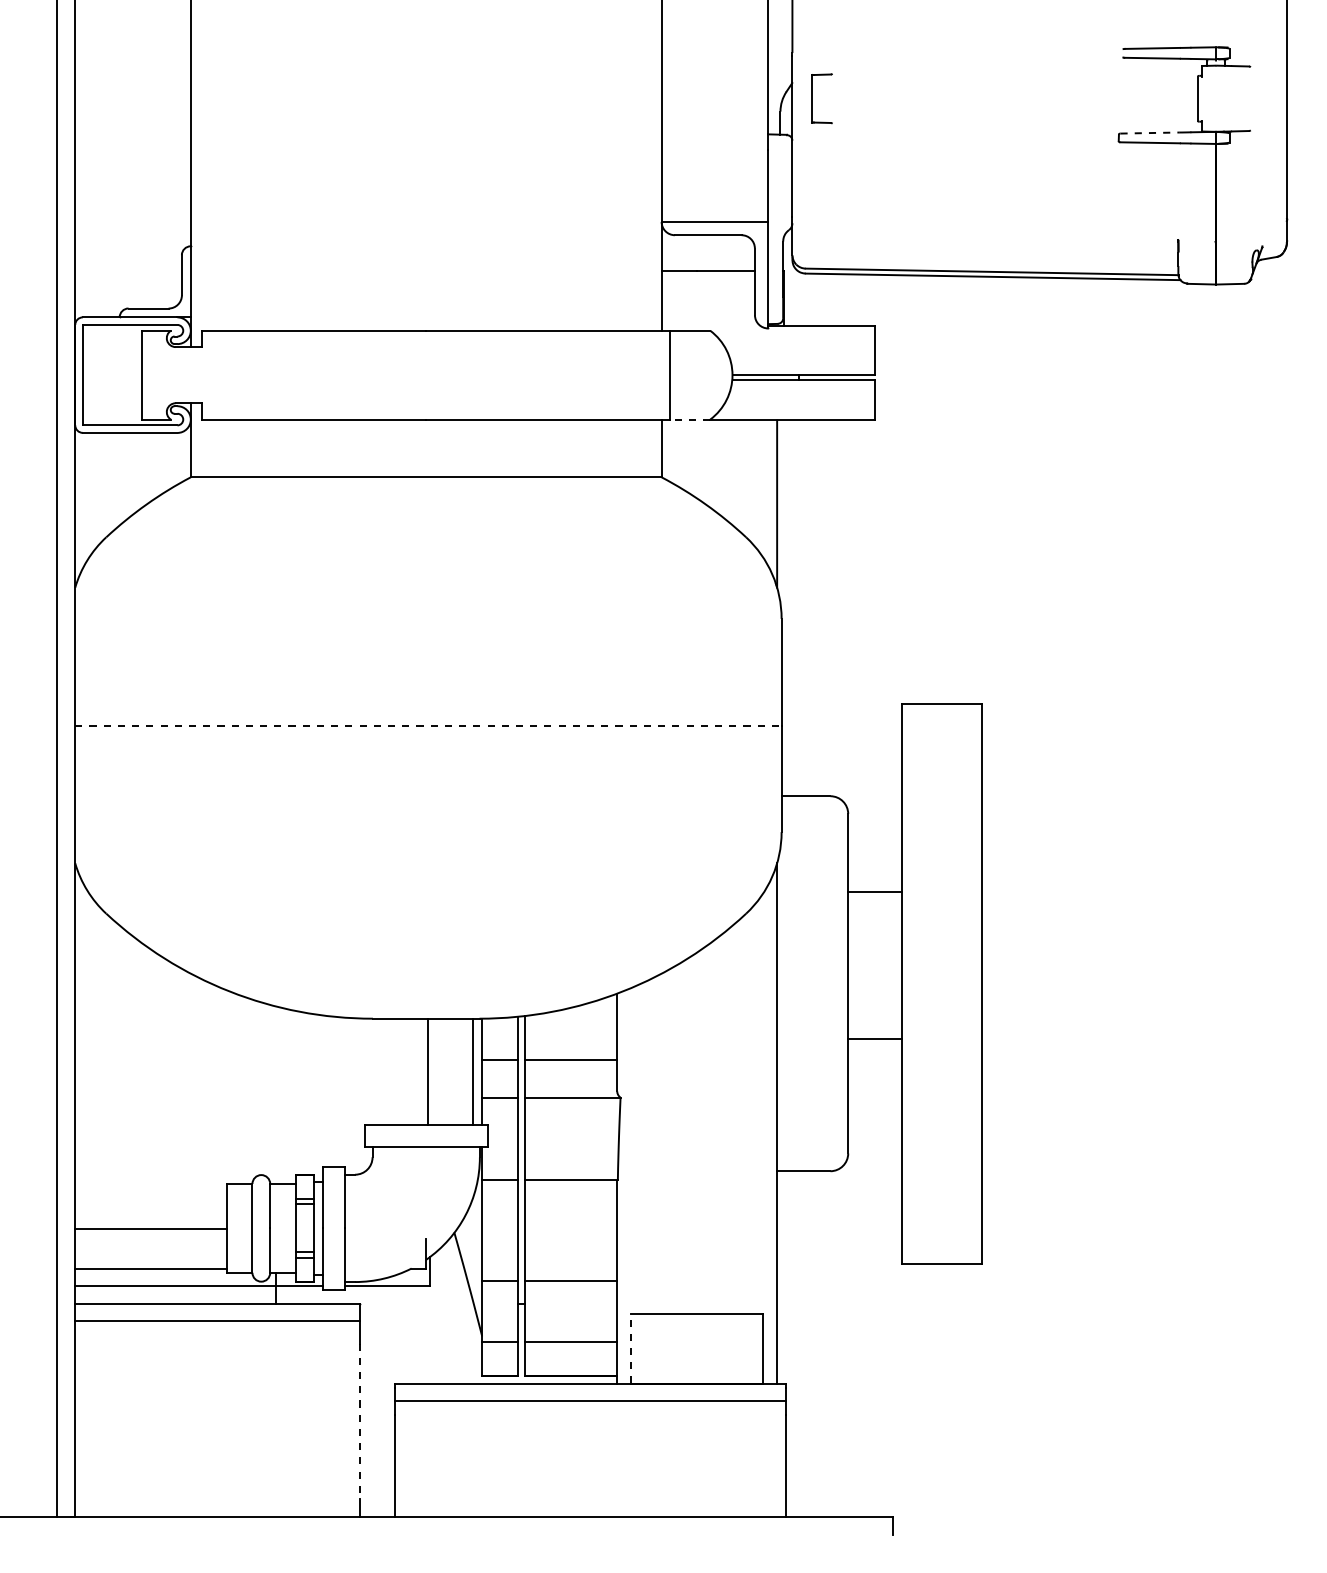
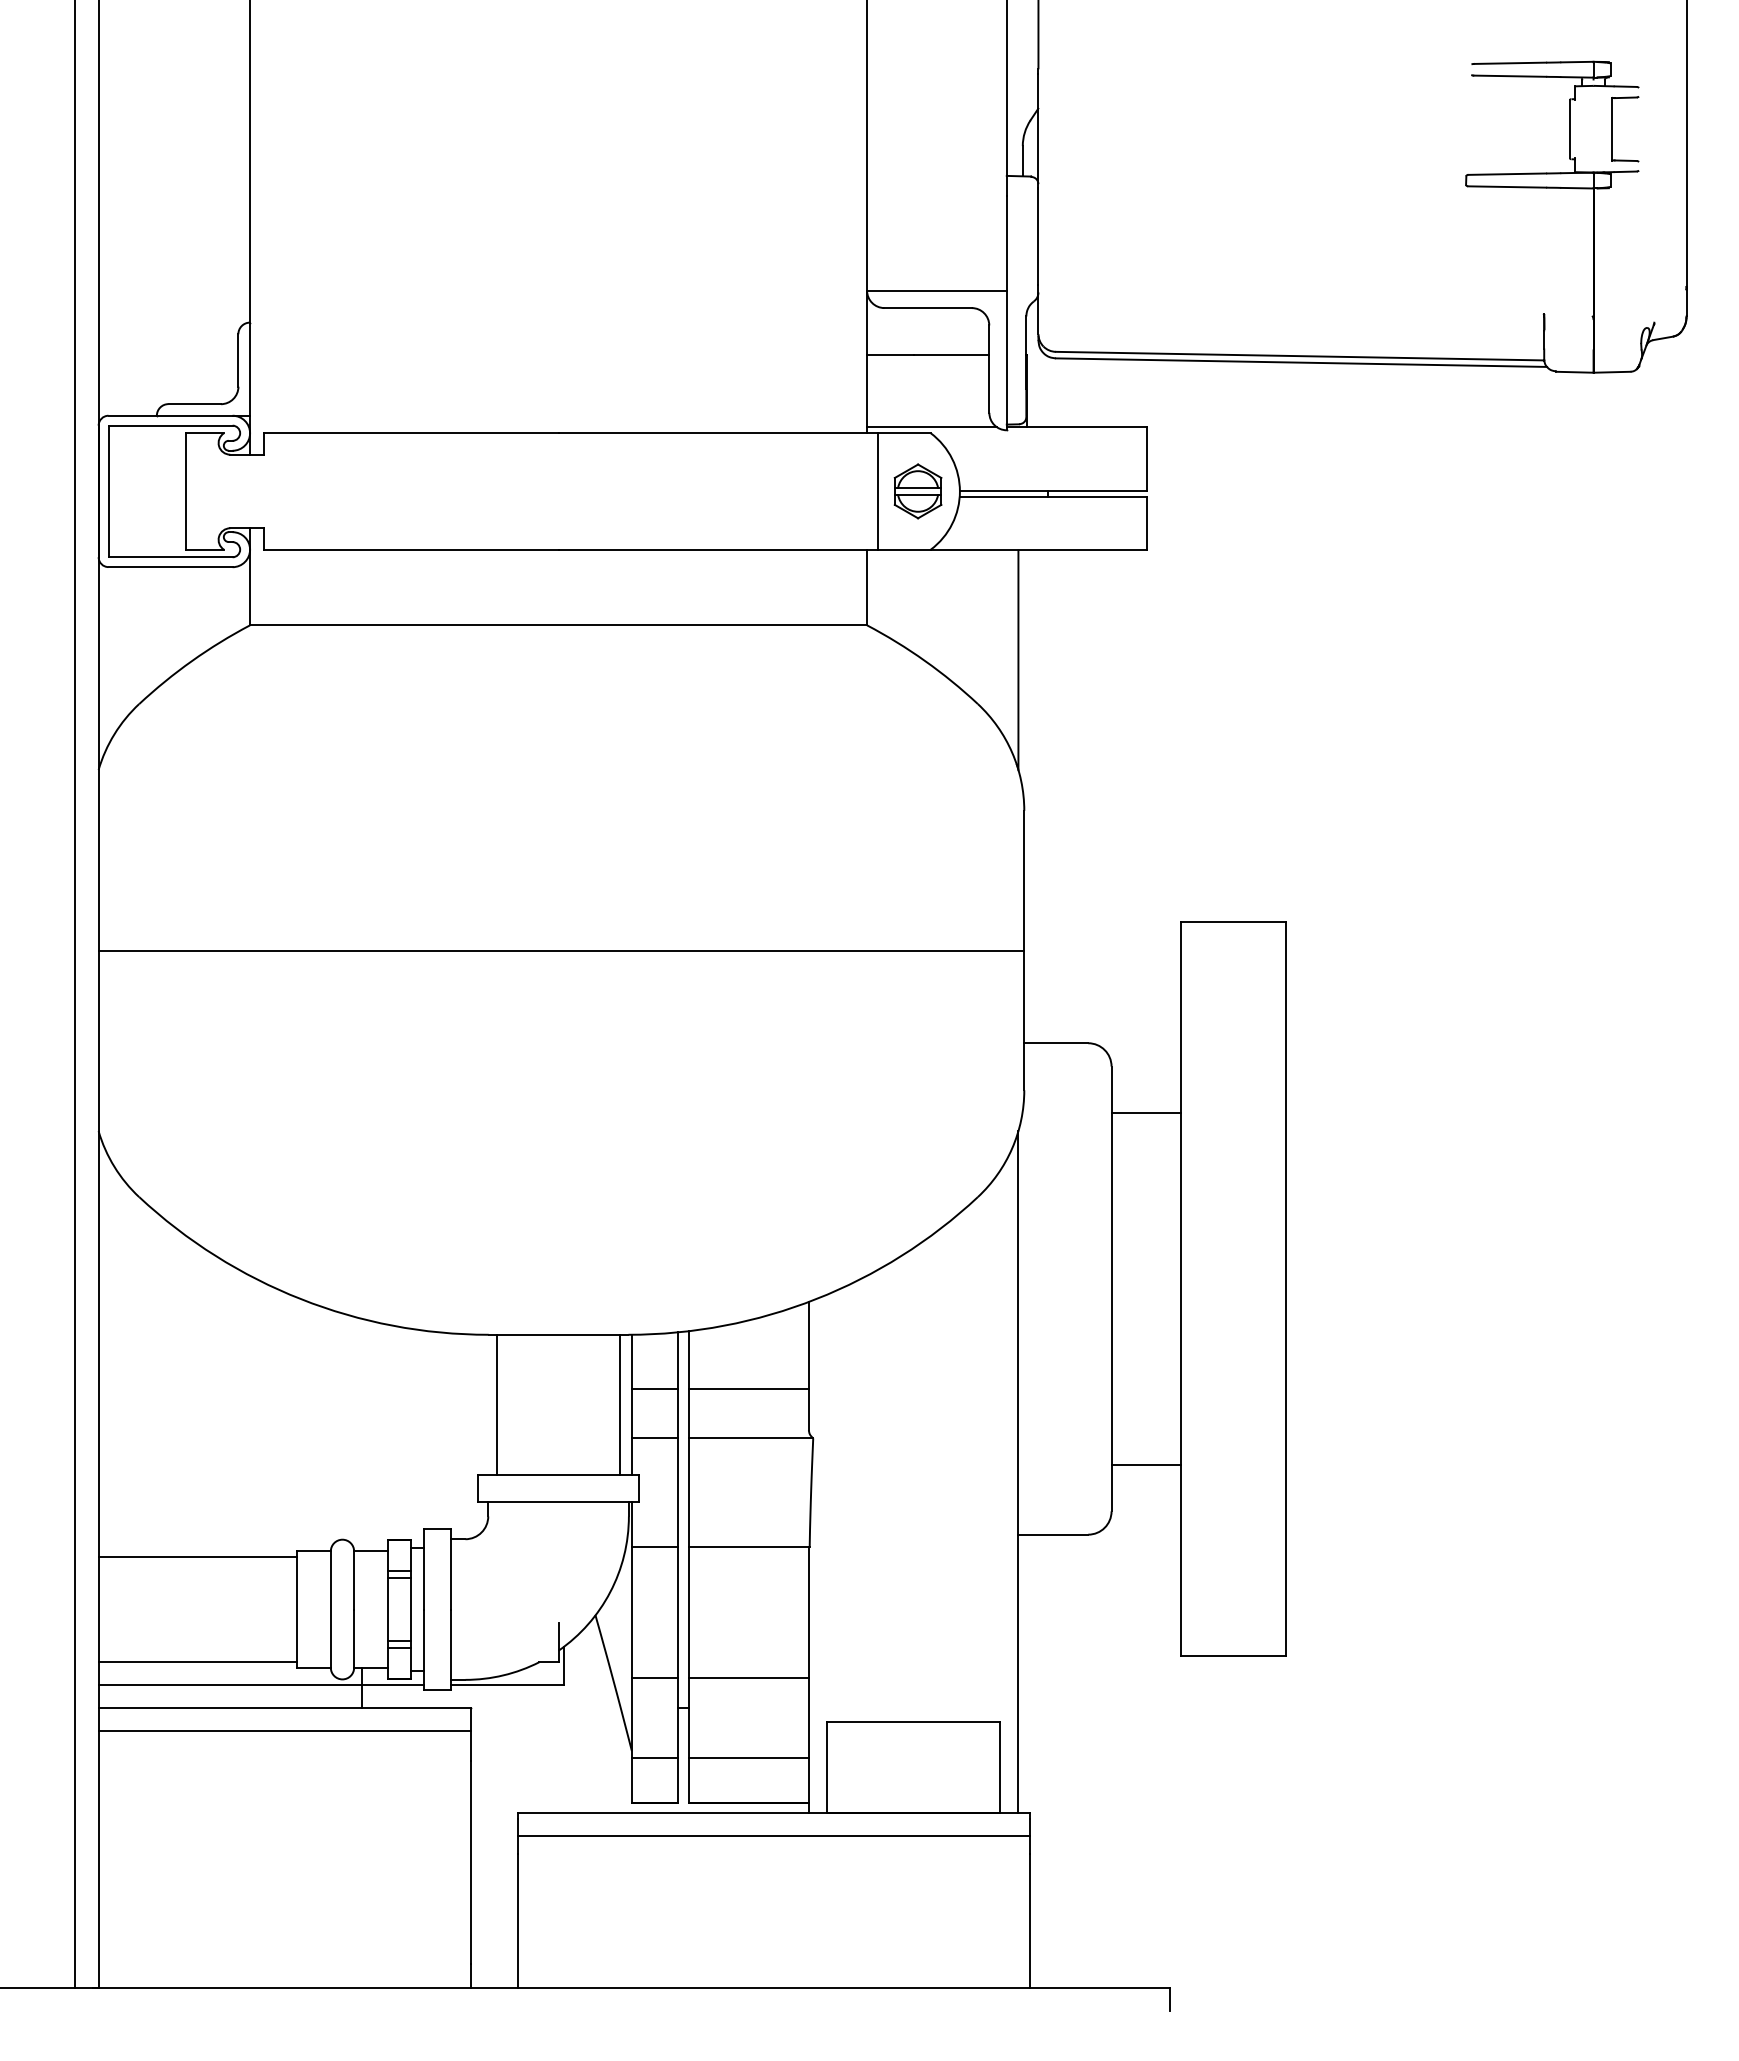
part: (812, 98) -> (1612, 129), moved
line: (1150, 133) -> (1507, 174), dashed -> solid
line: (711, 326) -> (932, 427), added
part: (700, 375) -> (917, 491), added
line: (689, 419) -> (903, 549), dashed -> solid
line: (428, 725) -> (561, 950), dashed -> solid
line: (874, 891) -> (1146, 1112), moved
line: (874, 1039) -> (1146, 1465), moved
line: (428, 1071) -> (497, 1404), moved
line: (150, 1229) -> (197, 1556), moved
line: (631, 1348) -> (827, 1767), dashed -> solid
line: (359, 1421) -> (471, 1862), dashed -> solid

